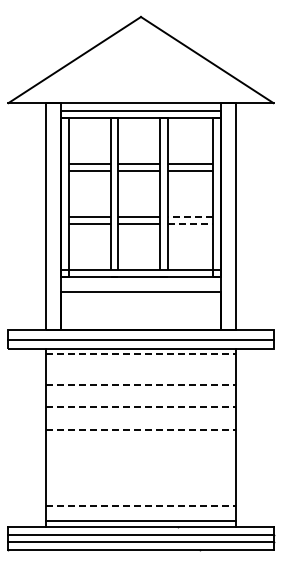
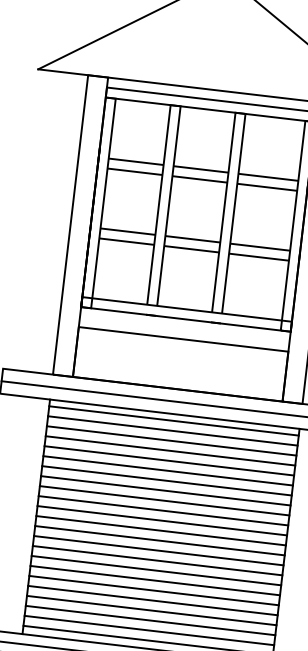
line: (190, 216) -> (260, 246), dashed -> solid
line: (190, 224) -> (259, 257), dashed -> solid
line: (141, 354) -> (174, 421), dashed -> solid
line: (140, 361) -> (172, 430), added
line: (140, 369) -> (171, 440), added
line: (140, 377) -> (169, 451), added
line: (141, 384) -> (170, 460), dashed -> solid
line: (140, 392) -> (167, 471), added
line: (140, 399) -> (166, 480), added
line: (141, 407) -> (166, 491), dashed -> solid
line: (140, 414) -> (164, 500), added
line: (140, 422) -> (162, 510), added
line: (141, 430) -> (162, 521), dashed -> solid
line: (140, 437) -> (160, 530), added
line: (140, 445) -> (159, 540), added
line: (140, 452) -> (158, 550), added
line: (140, 460) -> (156, 560), added
line: (140, 467) -> (155, 569), added
line: (140, 475) -> (154, 580), added
line: (140, 483) -> (153, 591), added
line: (140, 490) -> (152, 600), added
line: (140, 498) -> (151, 610), added
line: (141, 505) -> (151, 620), dashed -> solid
line: (140, 513) -> (148, 630), added

